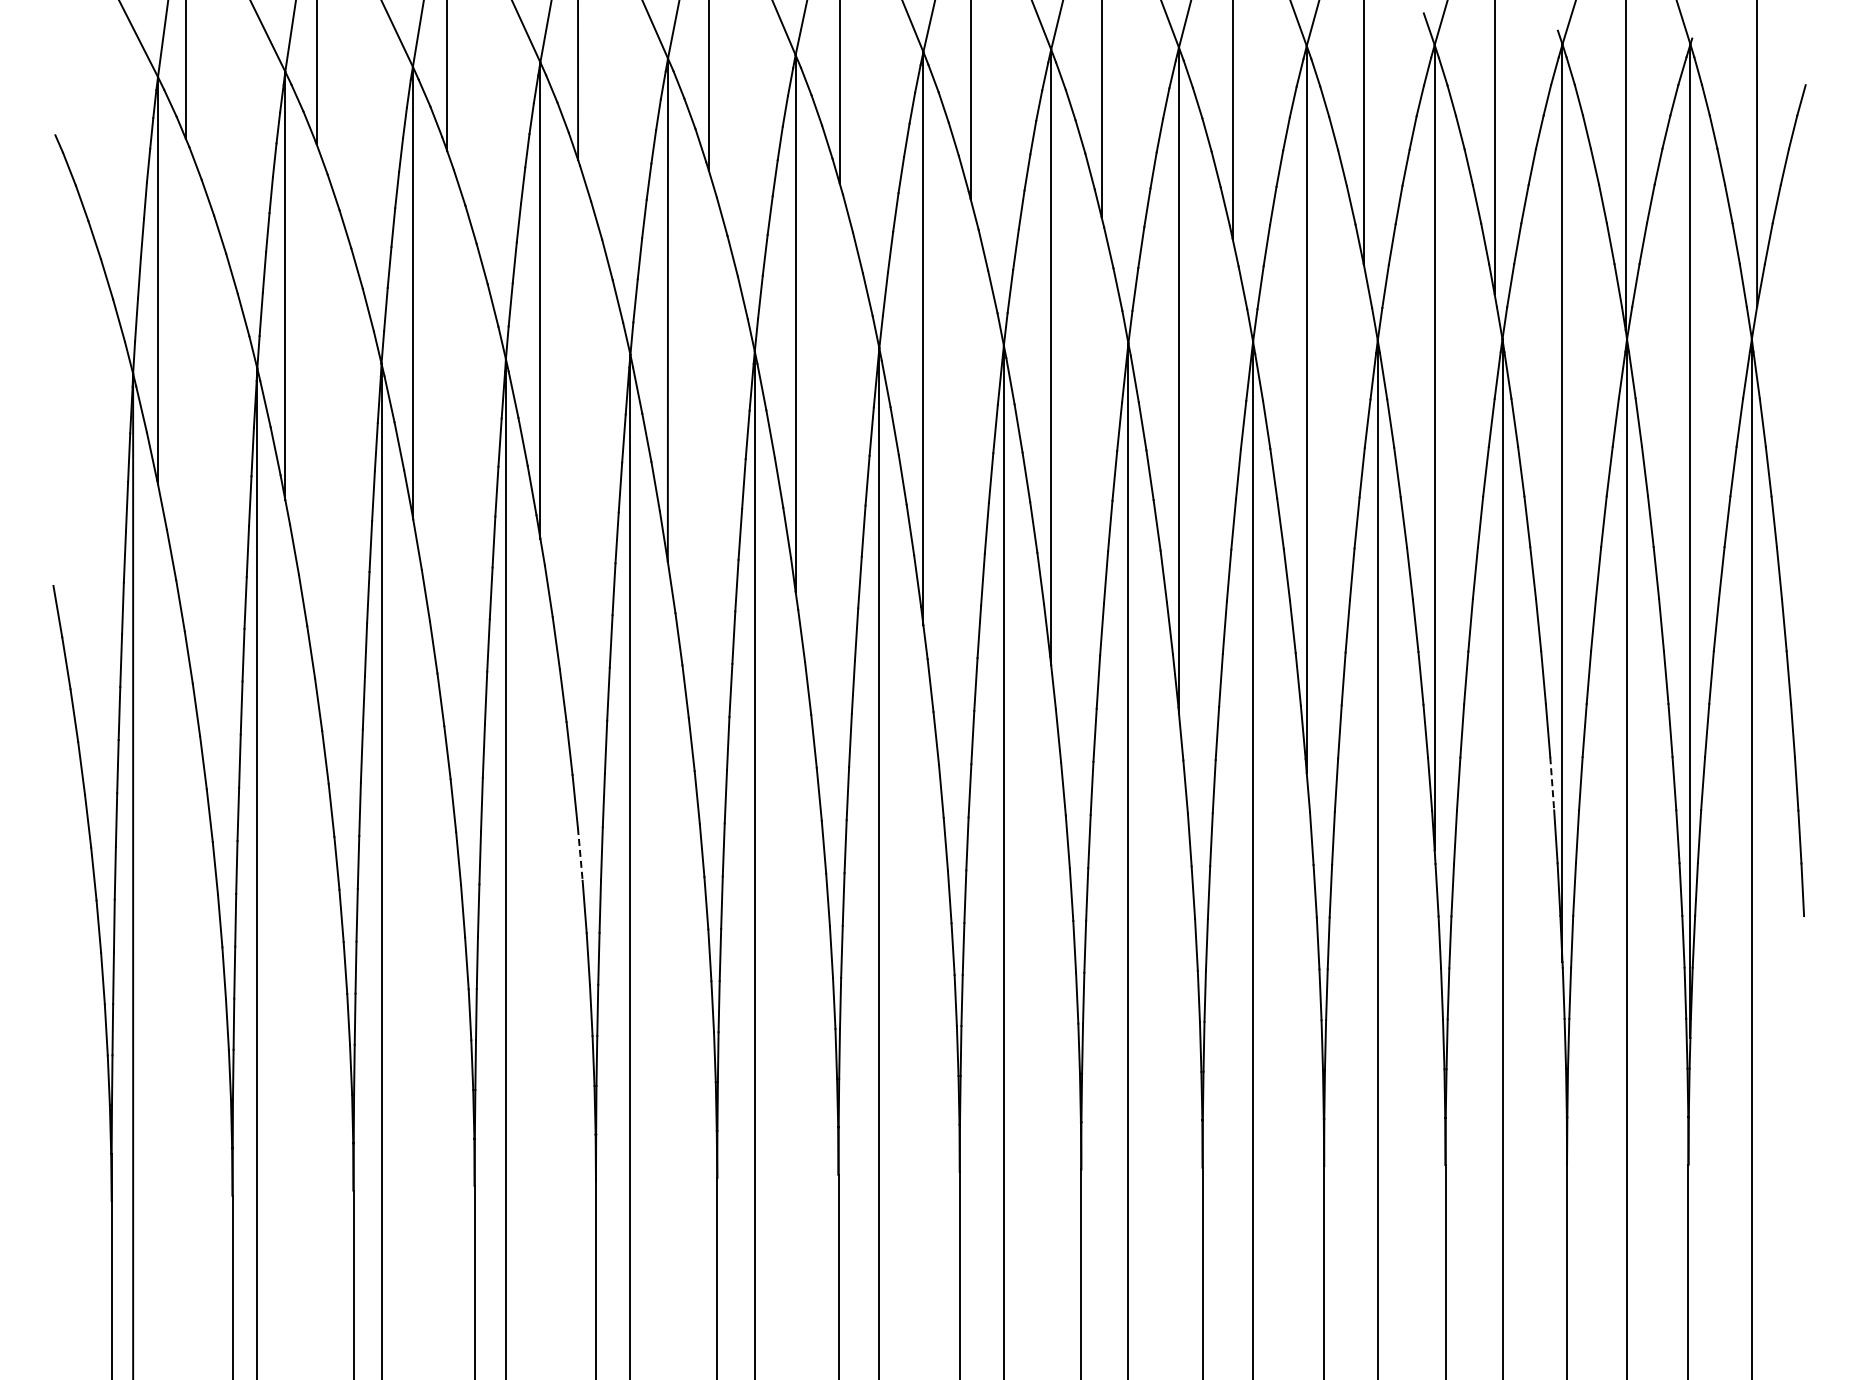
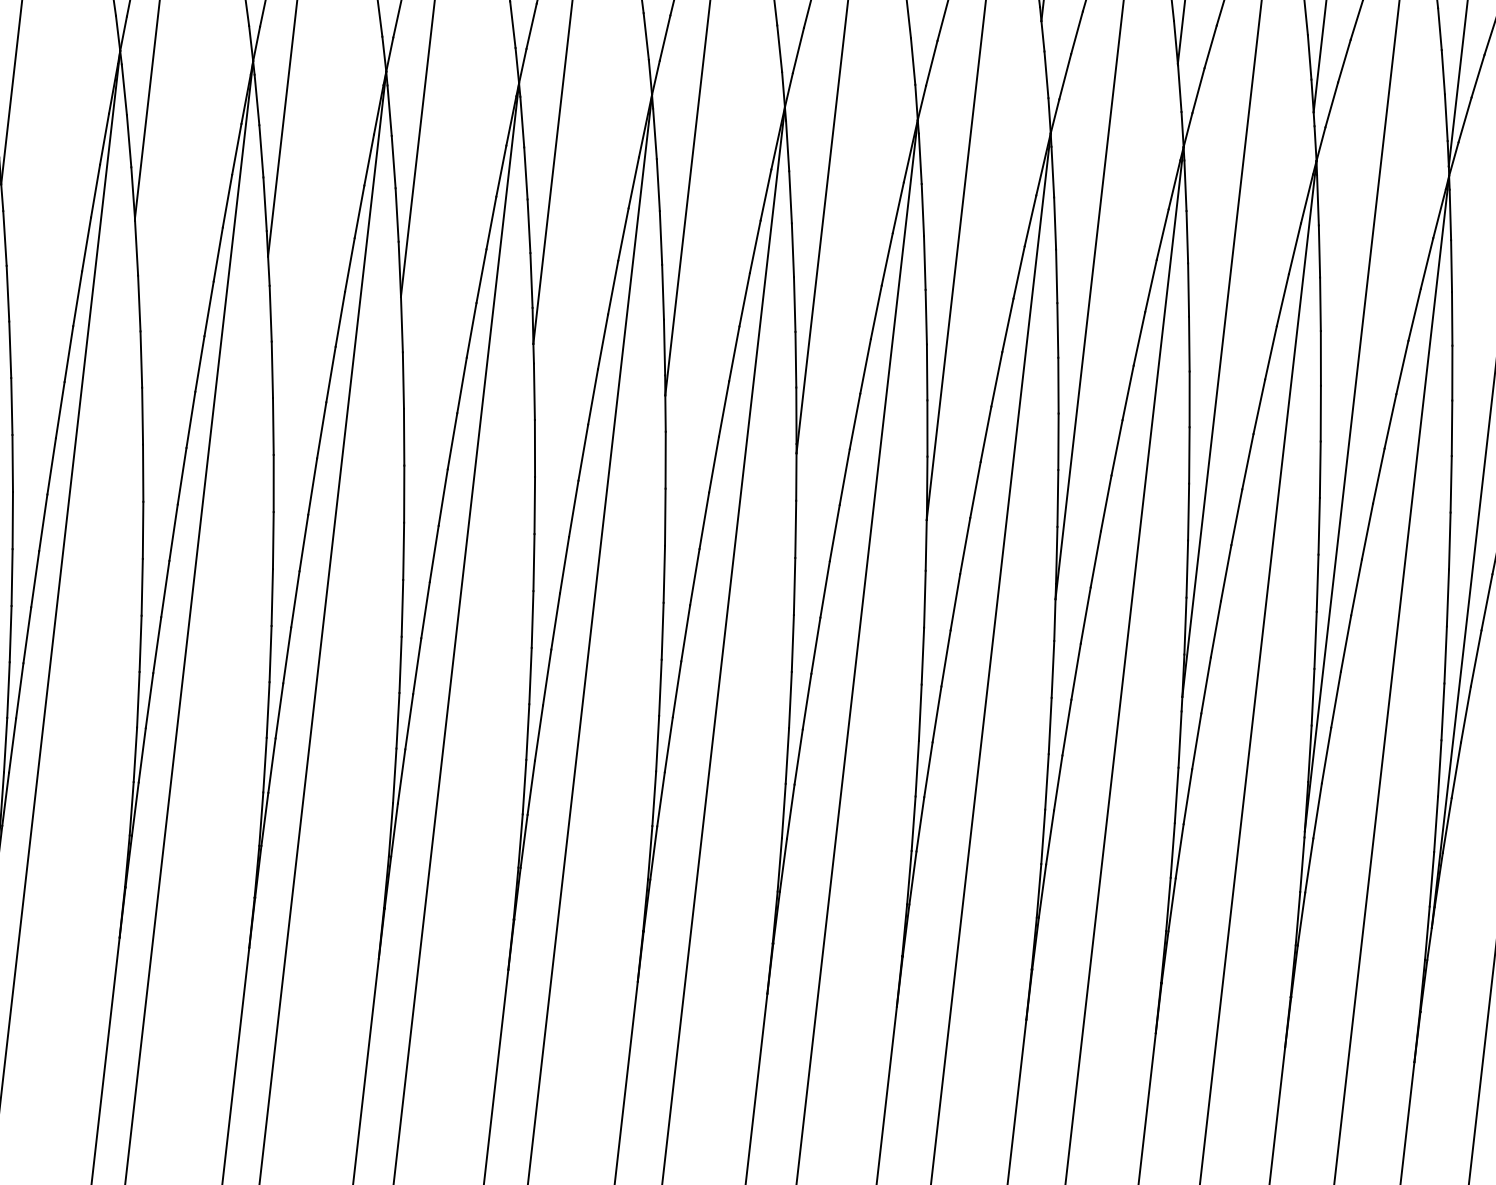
line: (1552, 783) -> (1315, 639), dashed -> solid
line: (580, 854) -> (272, 597), dashed -> solid

